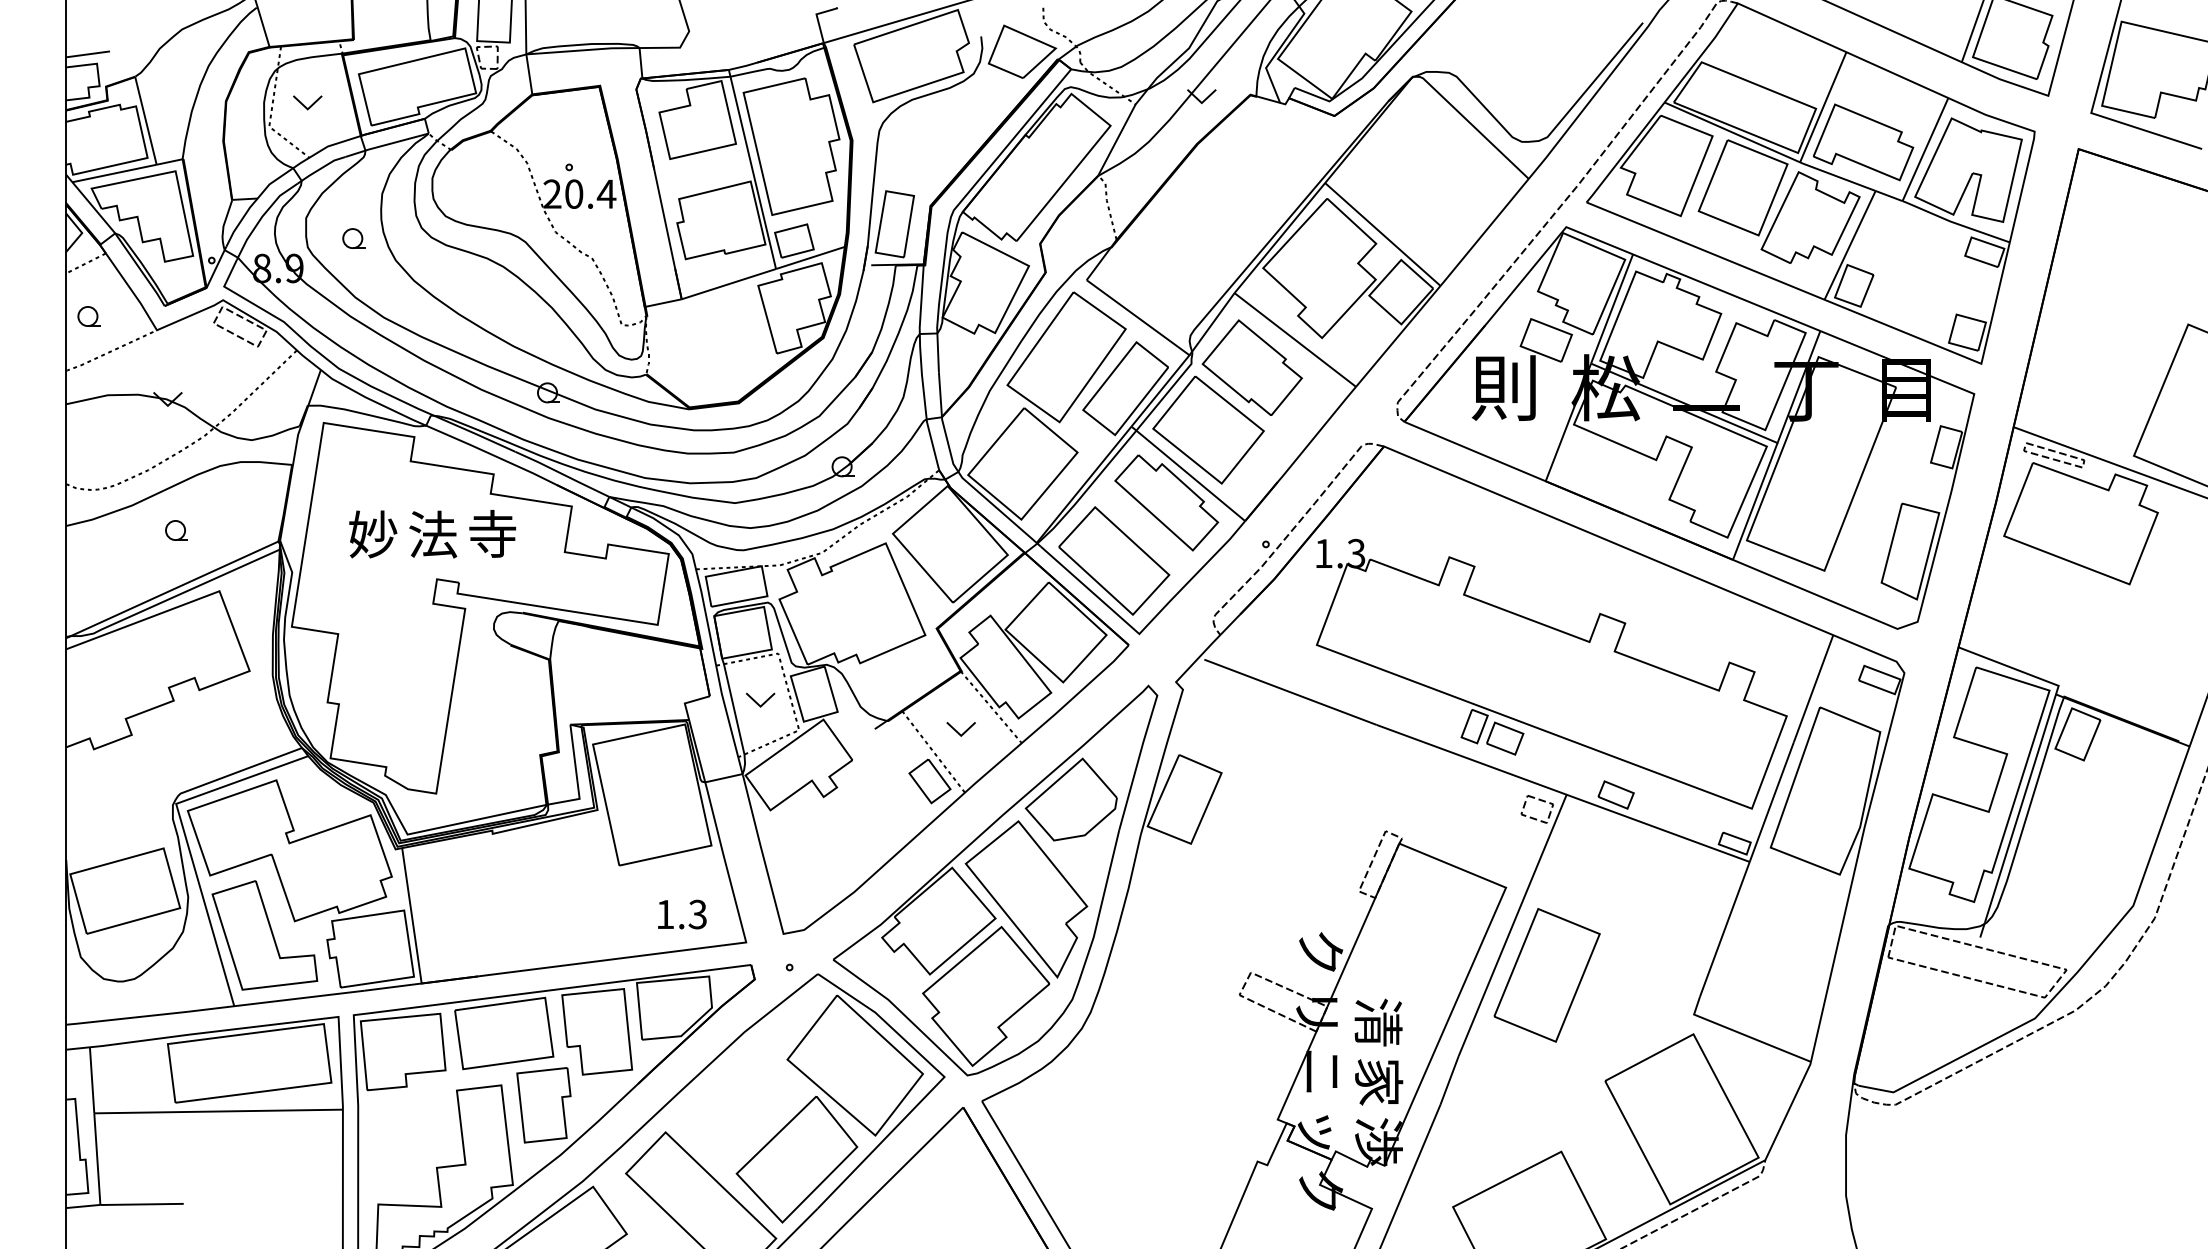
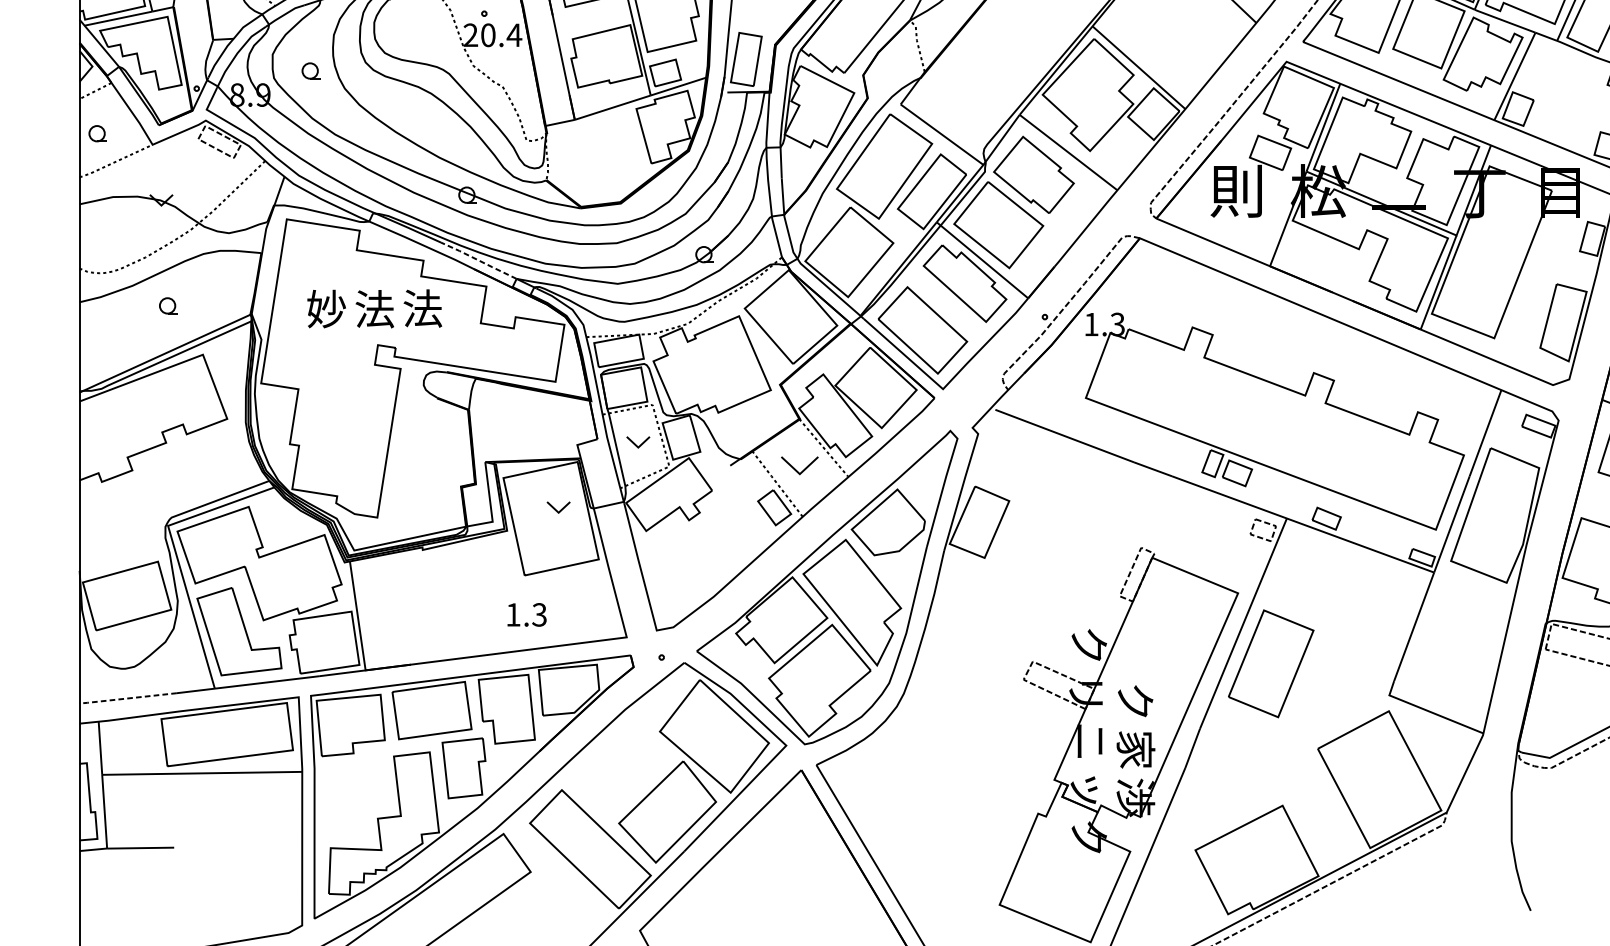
line: (562, 474) -> (478, 260), solid -> dashed
text: (492, 533) -> (422, 308), 寺 -> 法
part: (960, 729) -> (799, 466), size x1.6
part: (661, 780) -> (558, 507), added
text: (682, 914) -> (527, 614), moved
line: (125, 1018) -> (127, 698), solid -> dashed
text: (1378, 1022) -> (1135, 701), 清 -> ク

